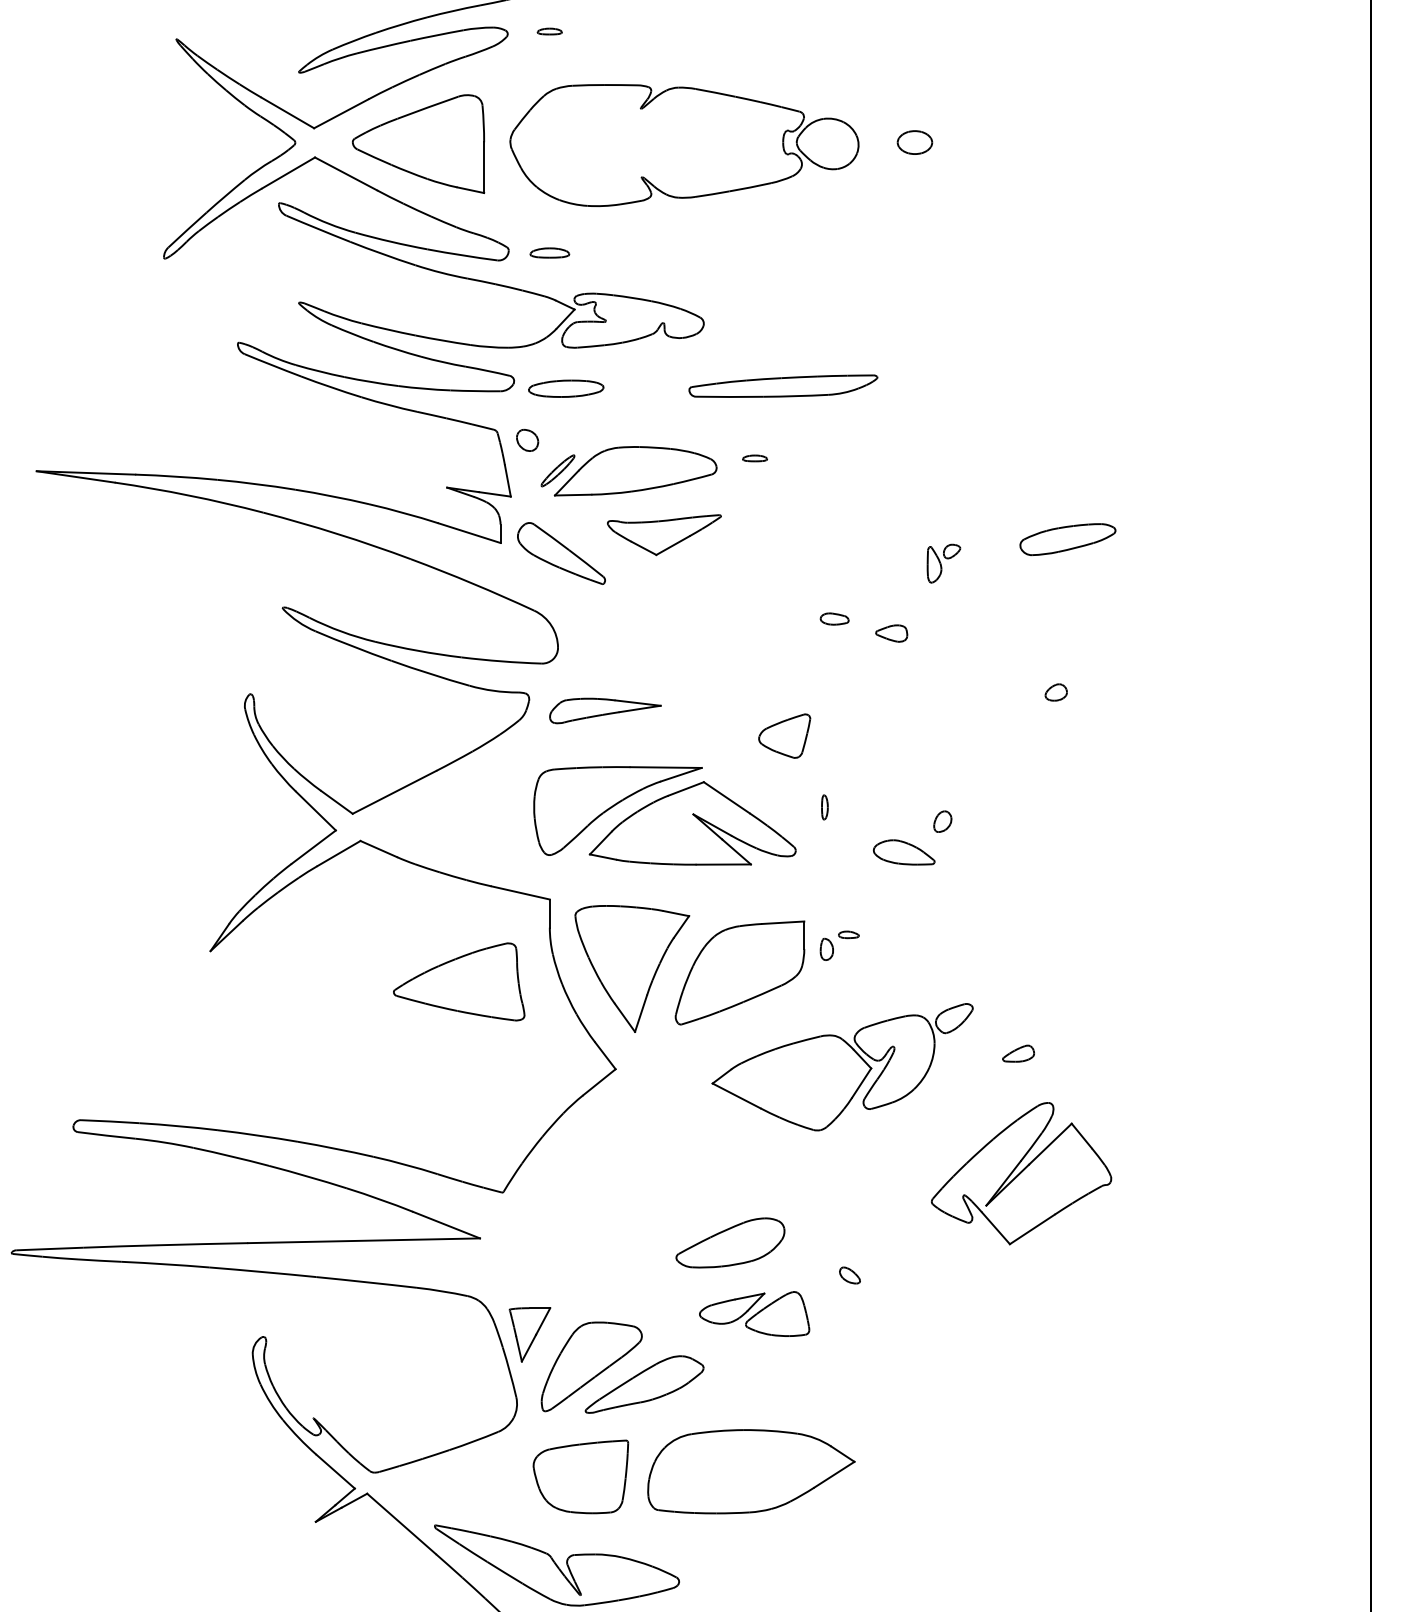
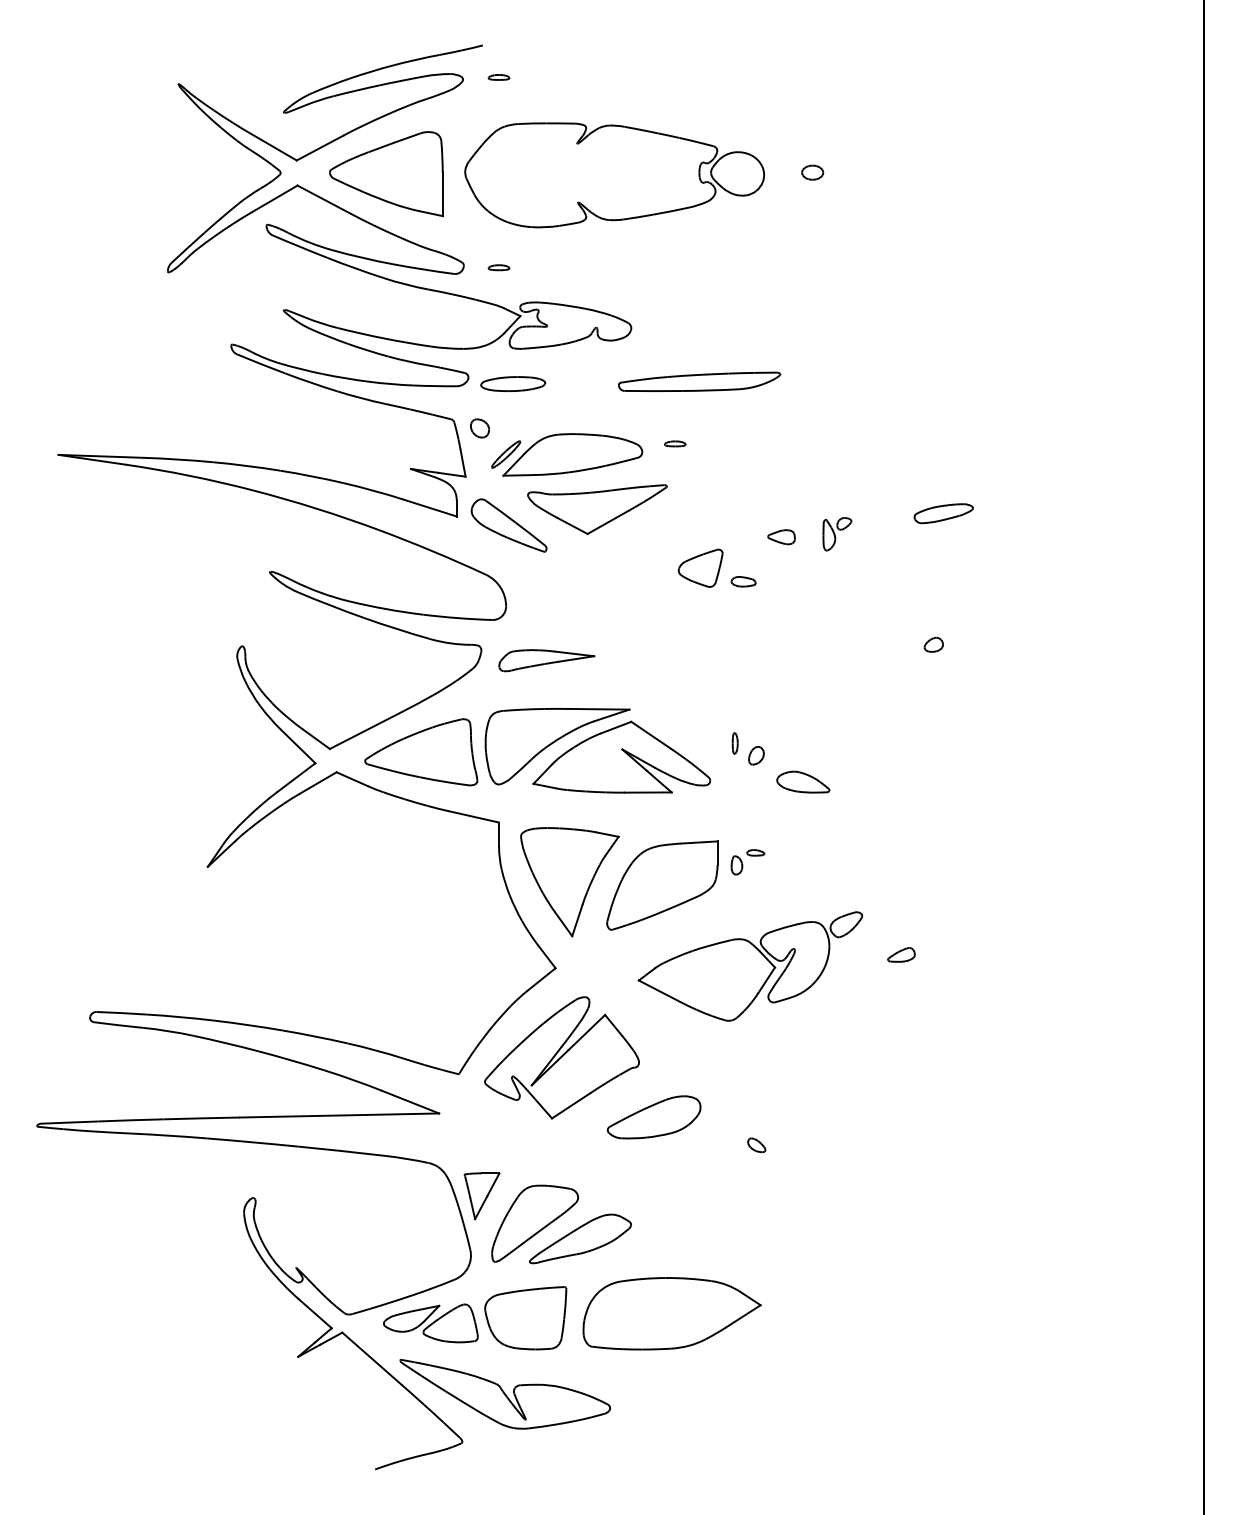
part: (914, 142) -> (812, 172), size x0.71
part: (549, 252) -> (498, 267), size x0.62
part: (664, 534) -> (597, 509), size x1.43
part: (1067, 539) -> (943, 513), size x0.71
part: (891, 633) -> (781, 537), moved
part: (784, 735) -> (700, 567), moved
part: (942, 821) -> (756, 755), moved
part: (459, 982) -> (421, 752), moved
part: (1020, 1173) -> (561, 1057), moved
part: (754, 1314) -> (430, 1323), moved

